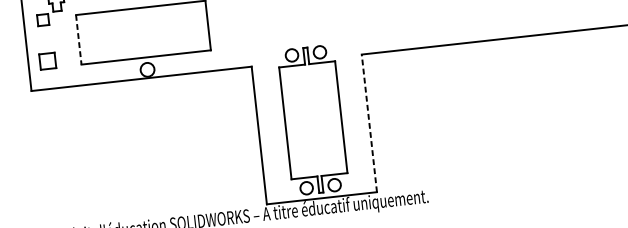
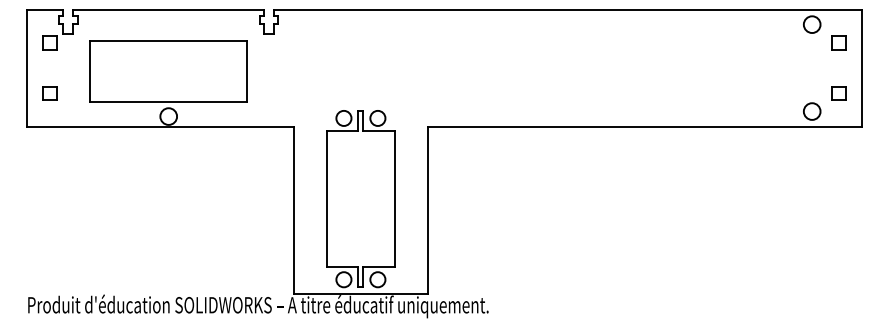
line: (79, 39) -> (90, 71), dashed -> solid
part: (47, 61) -> (49, 93), size x0.71
line: (369, 123) -> (427, 210), dashed -> solid

